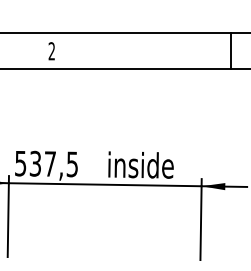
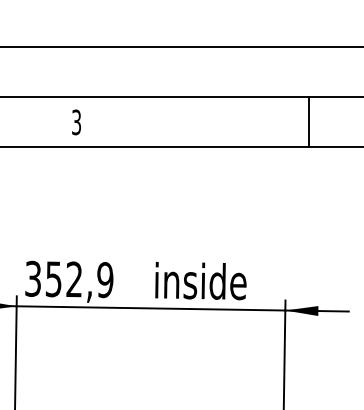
text: (51, 51) -> (76, 122), 2 -> 3
line: (231, 51) -> (308, 122), moved
text: (46, 163) -> (69, 278), 537,5 -> 352,9

